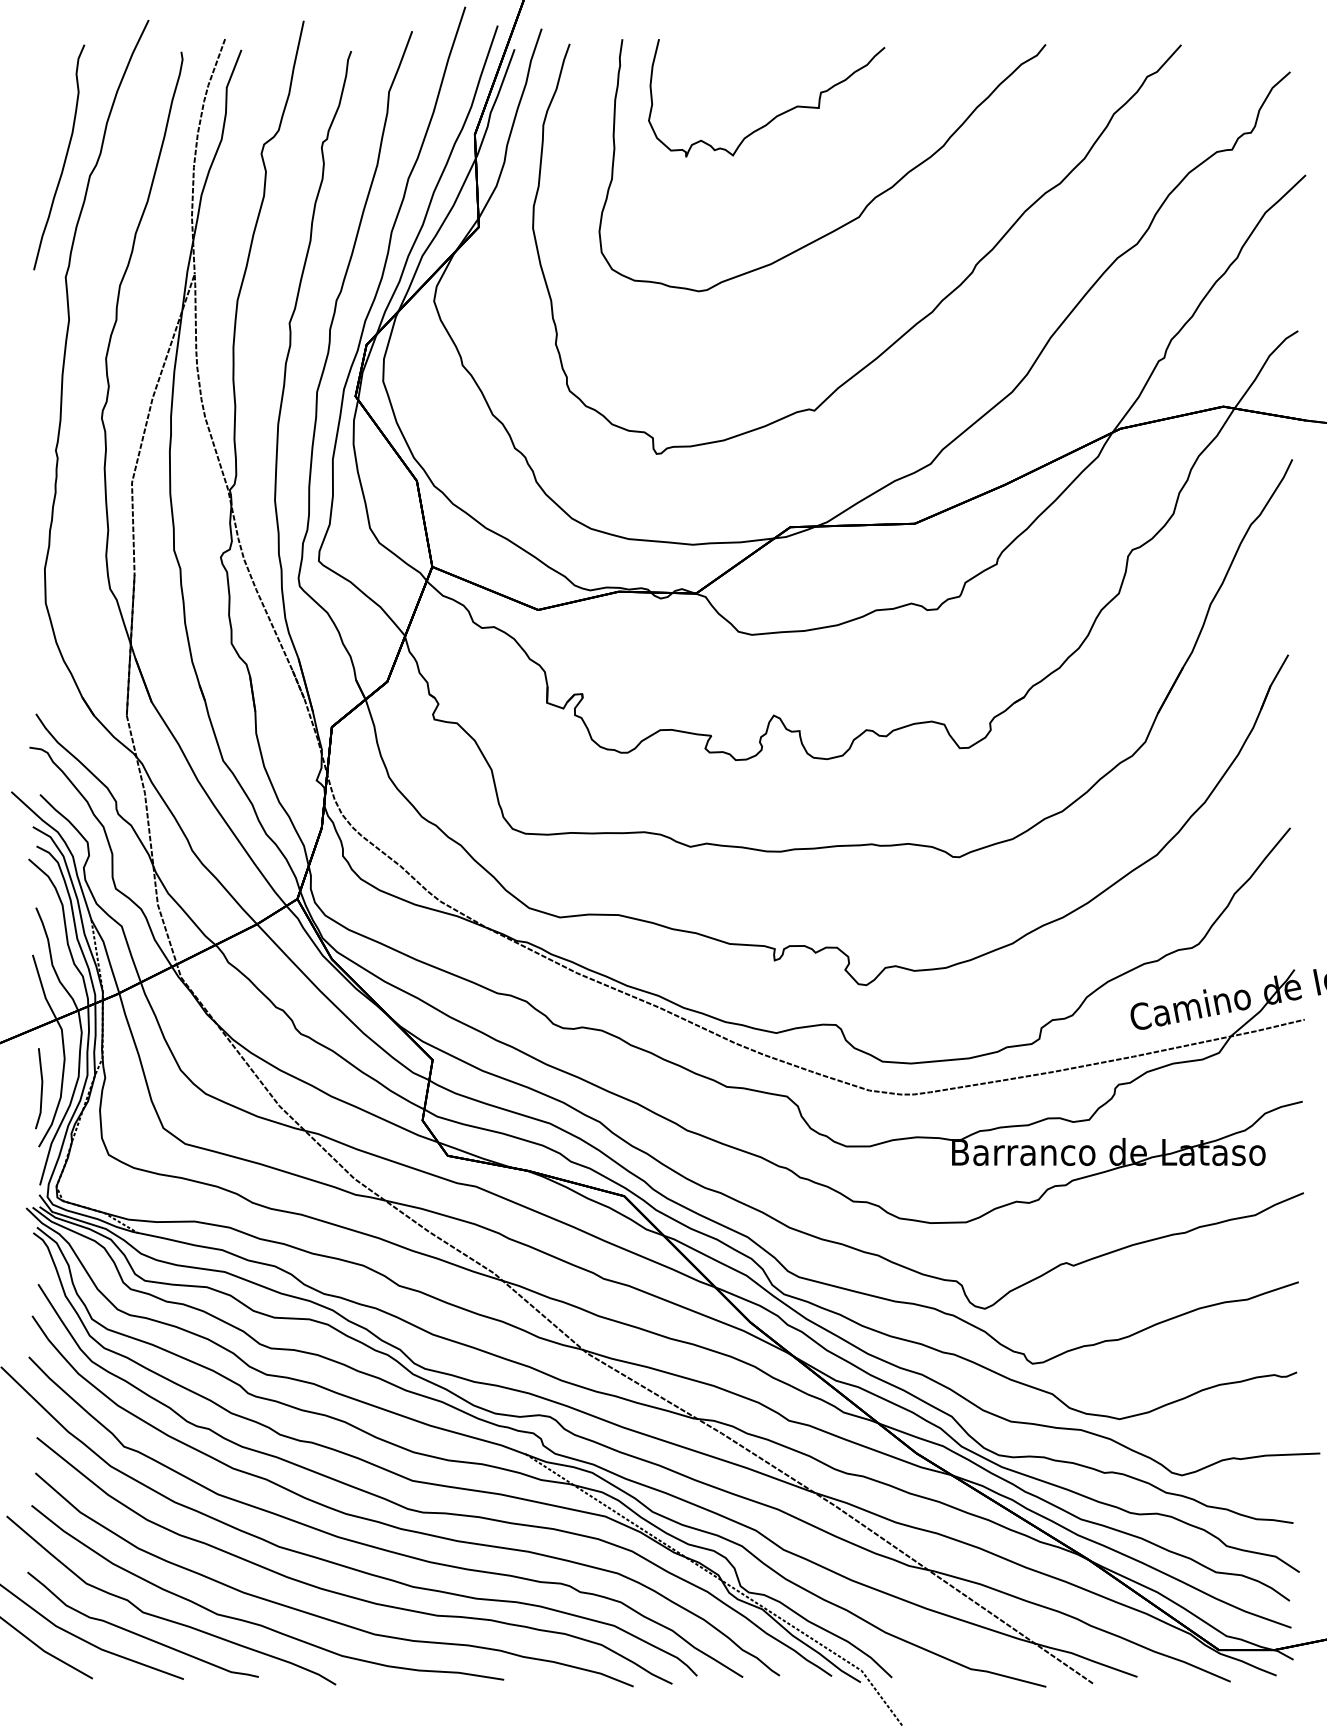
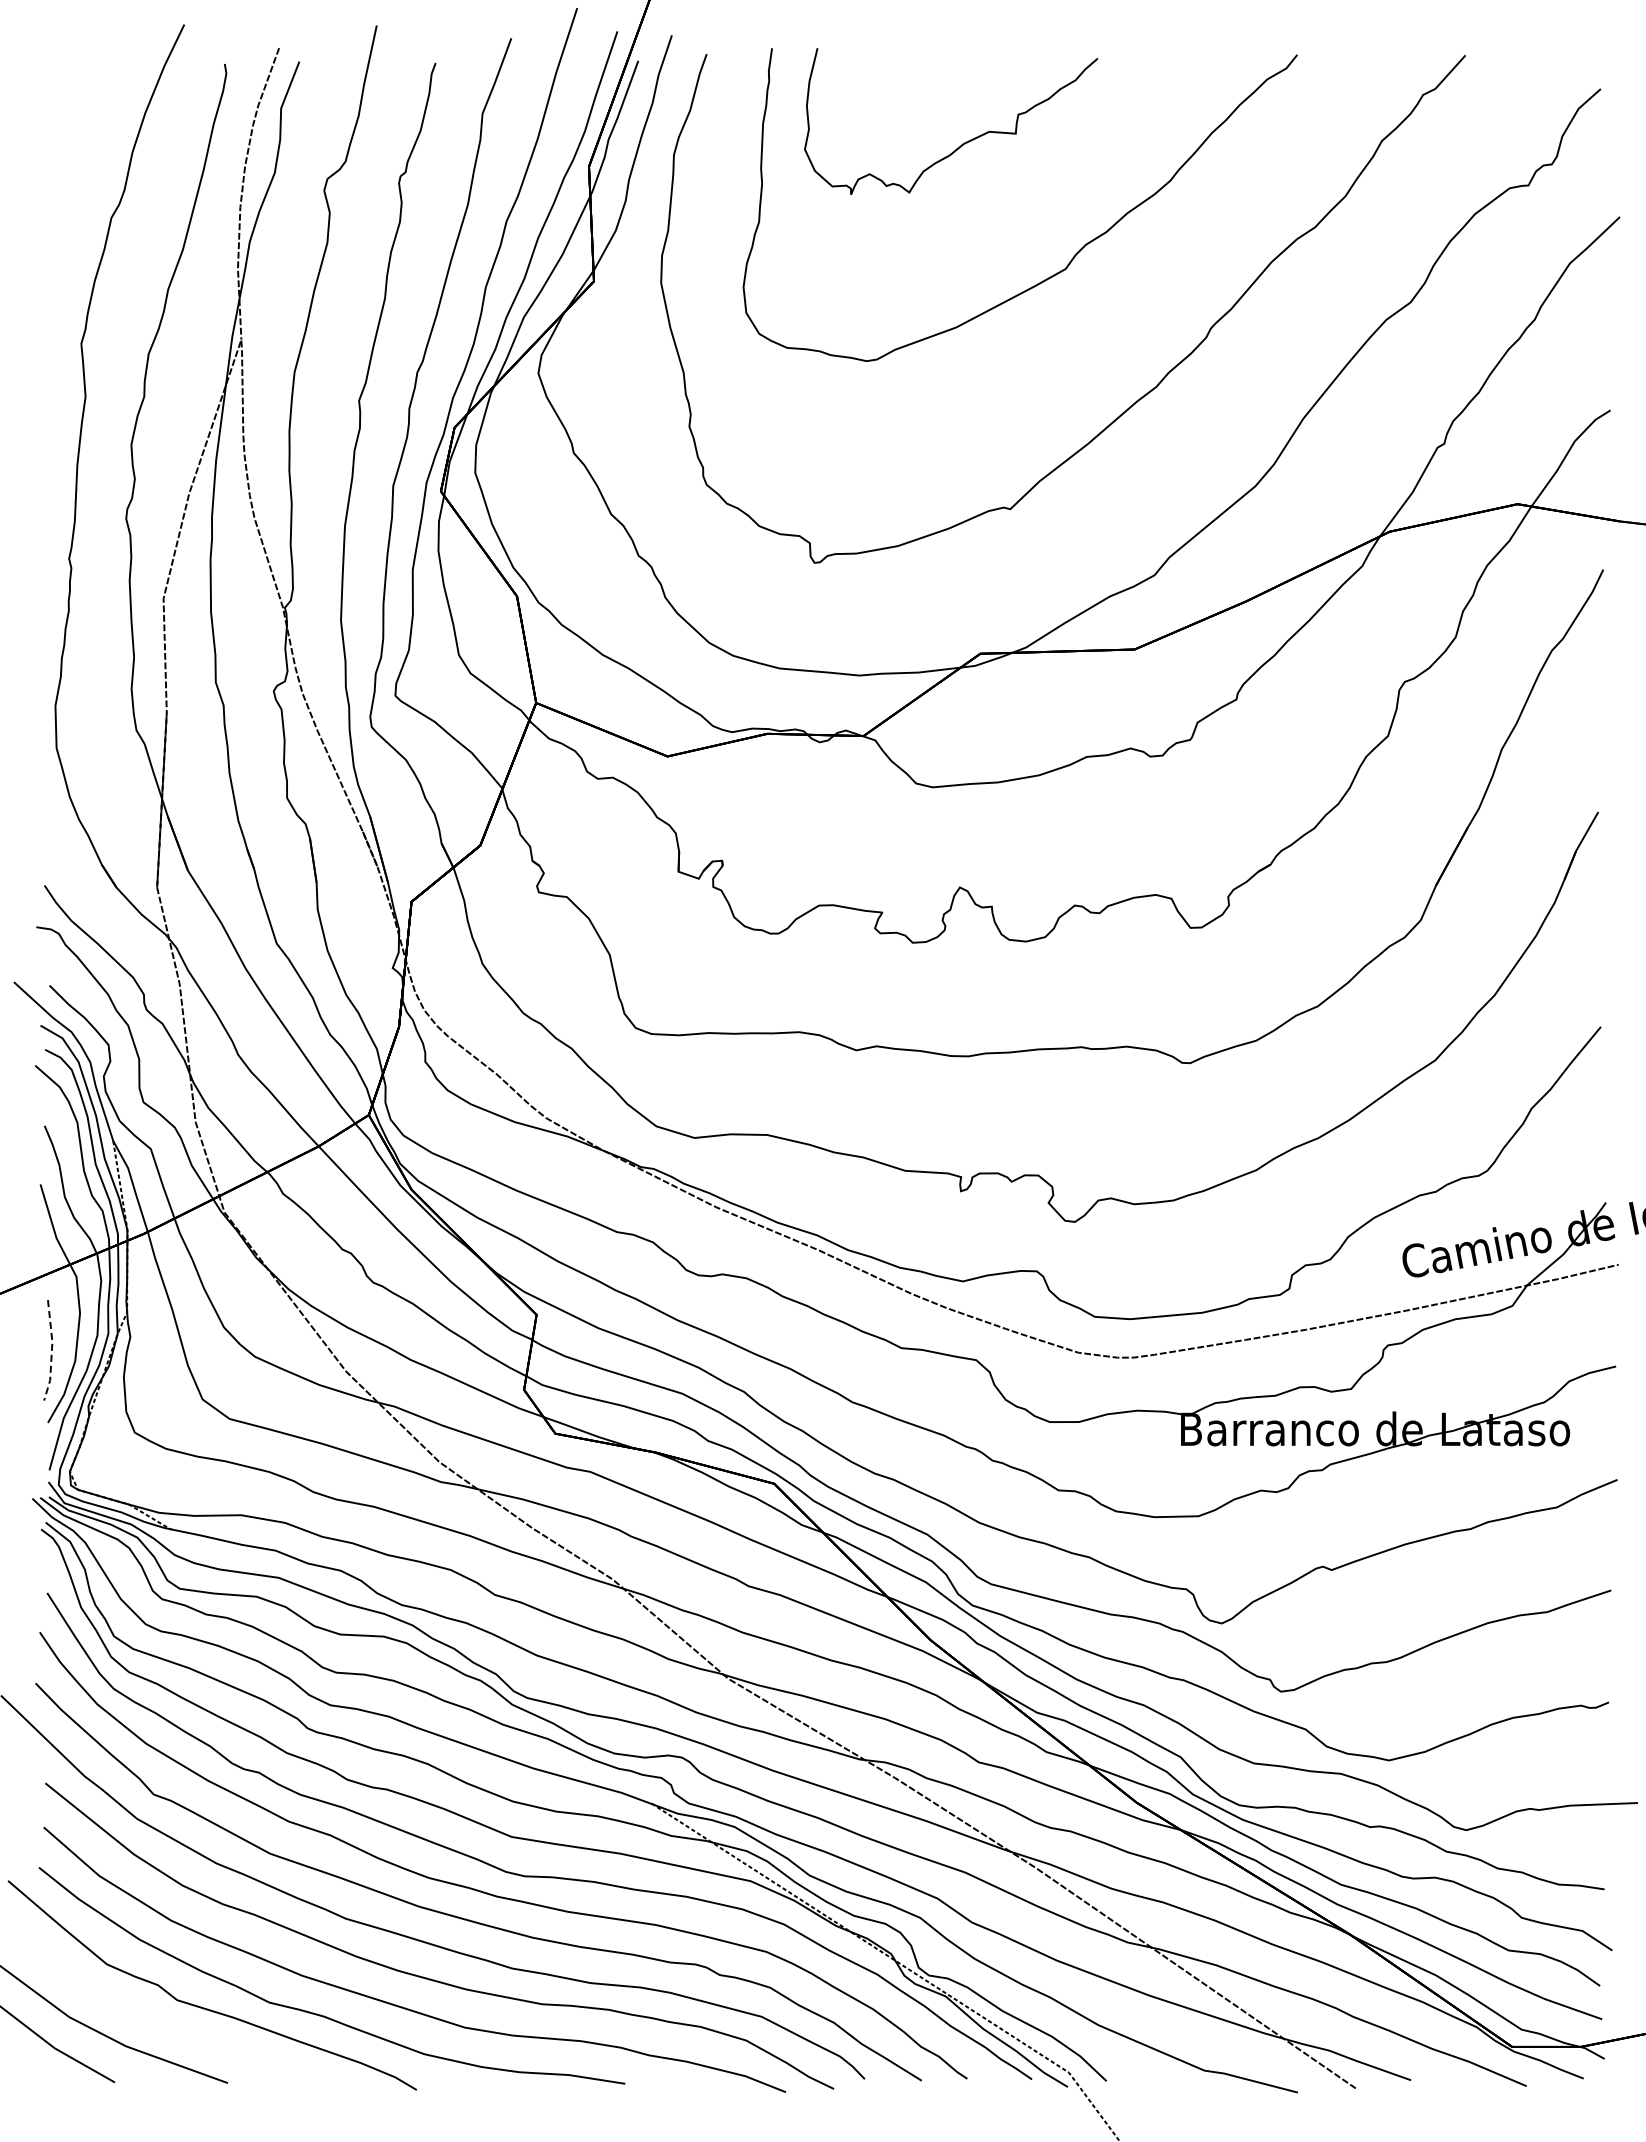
curve: (65, 157) -> (80, 195), removed
line: (41, 1089) -> (51, 1351), solid -> dashed
curve: (140, 1634) -> (173, 2027), removed

